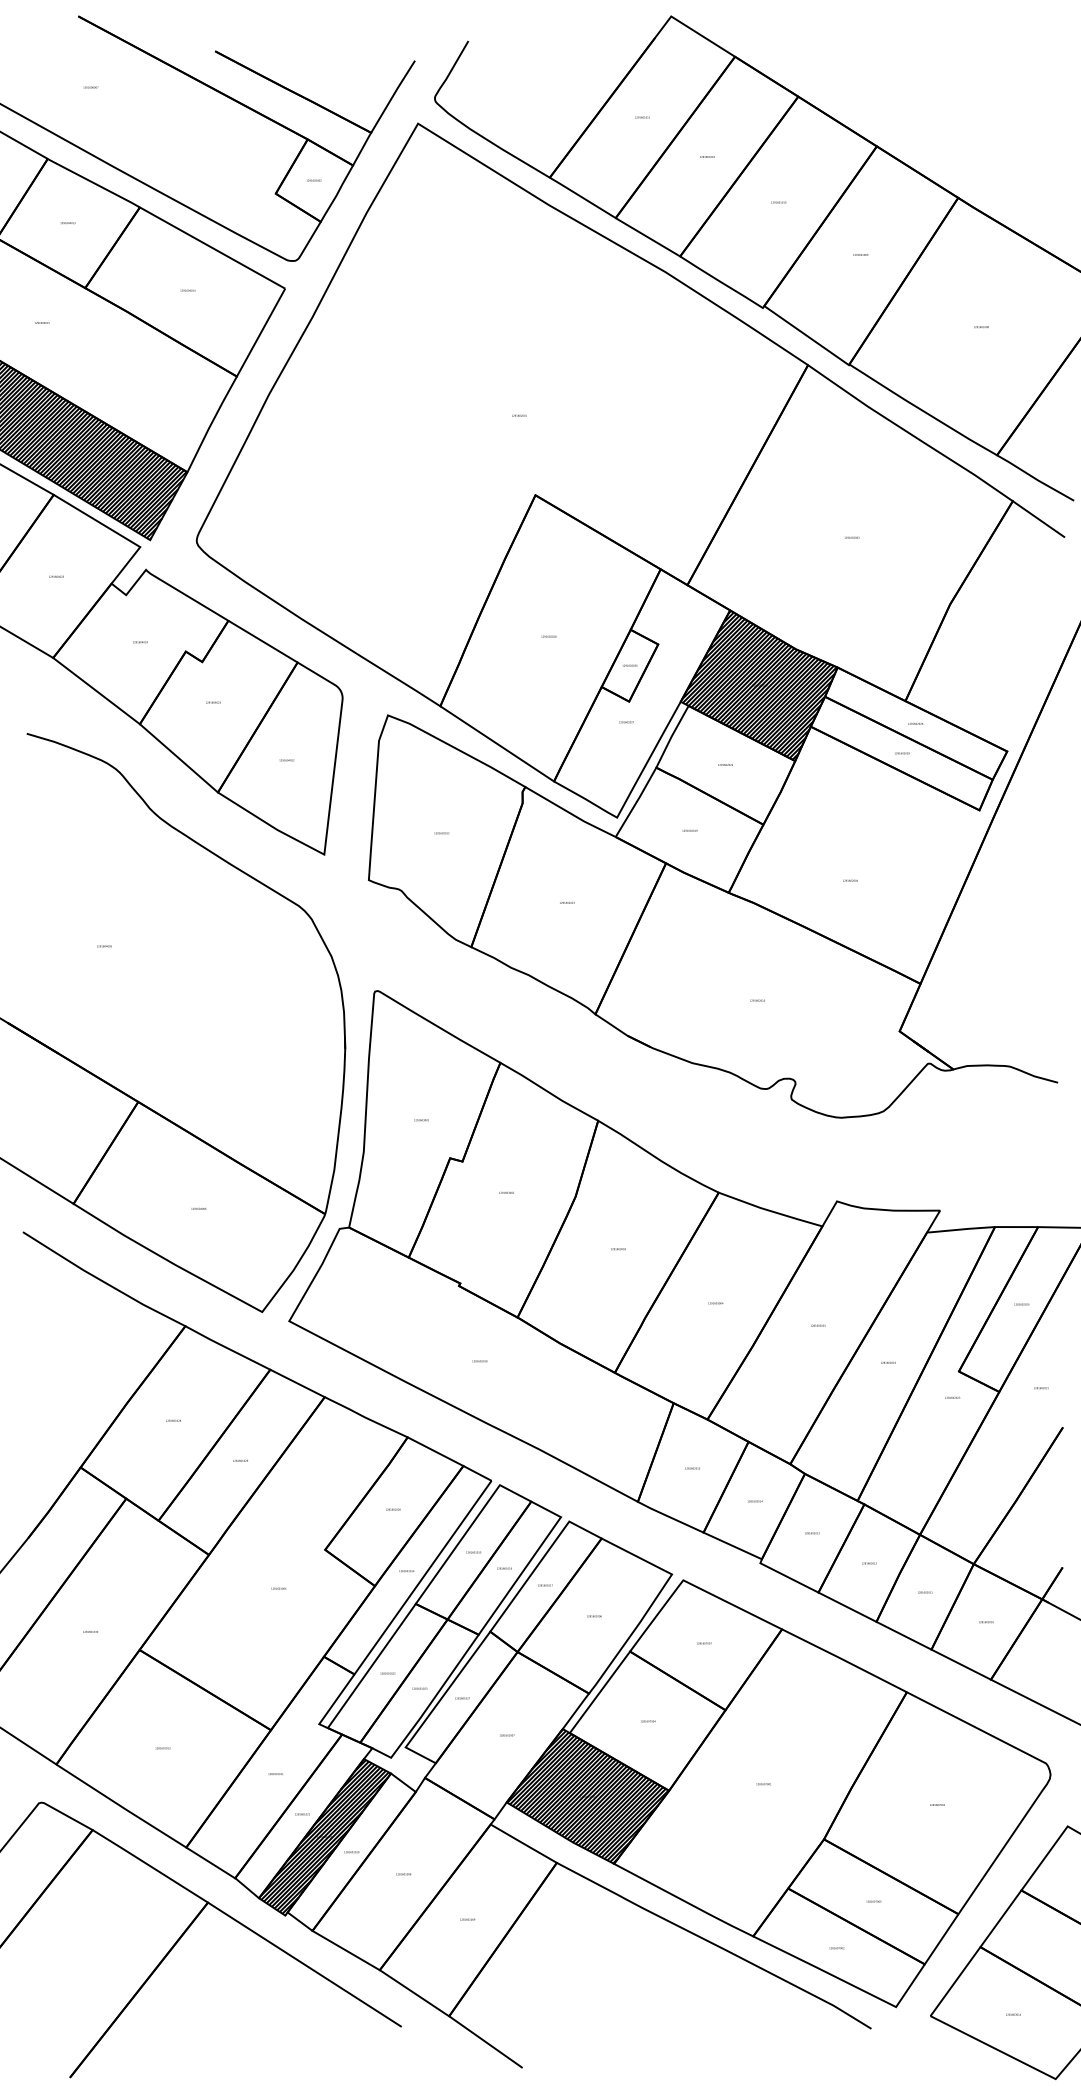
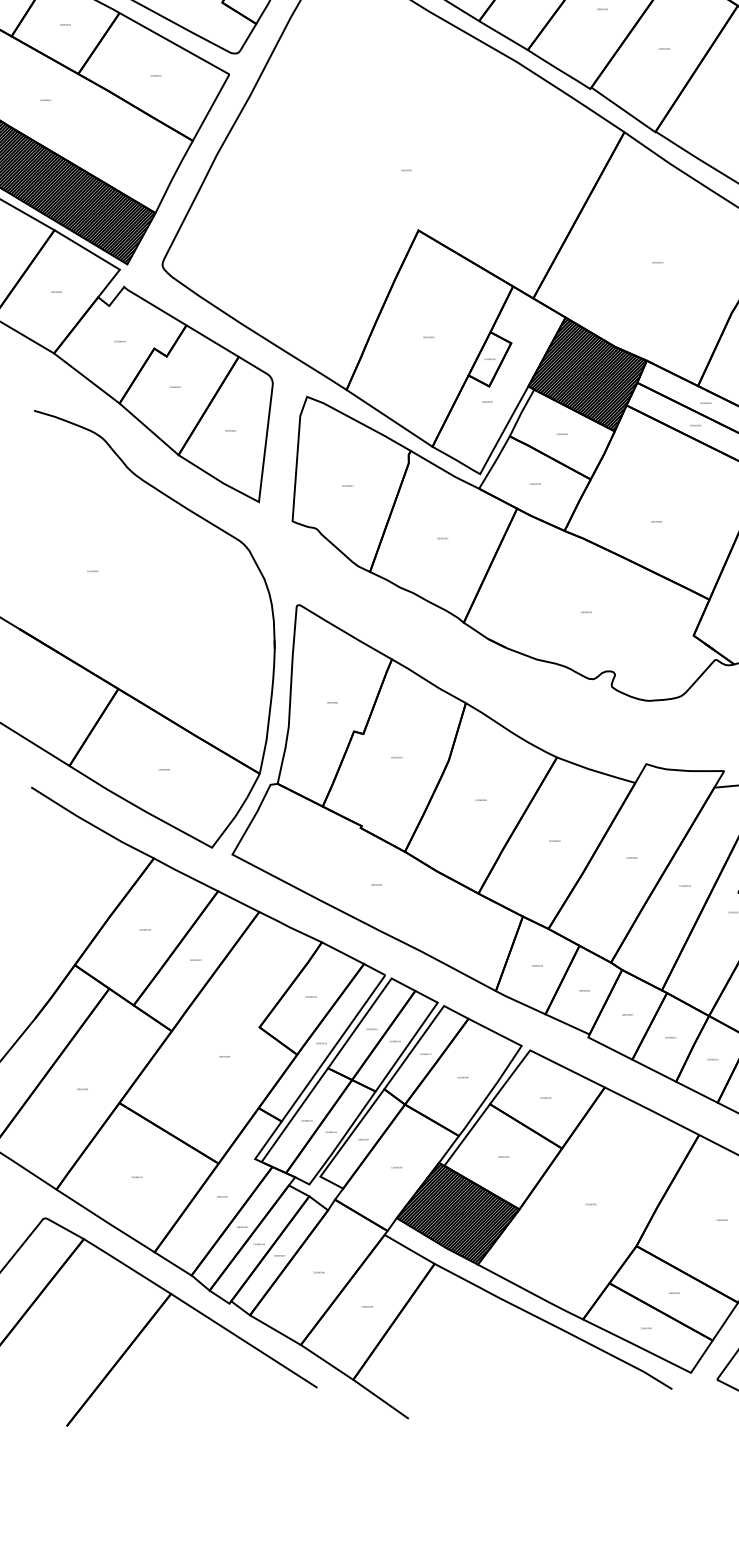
hatch: (324, 1837) -> (259, 1244), removed

